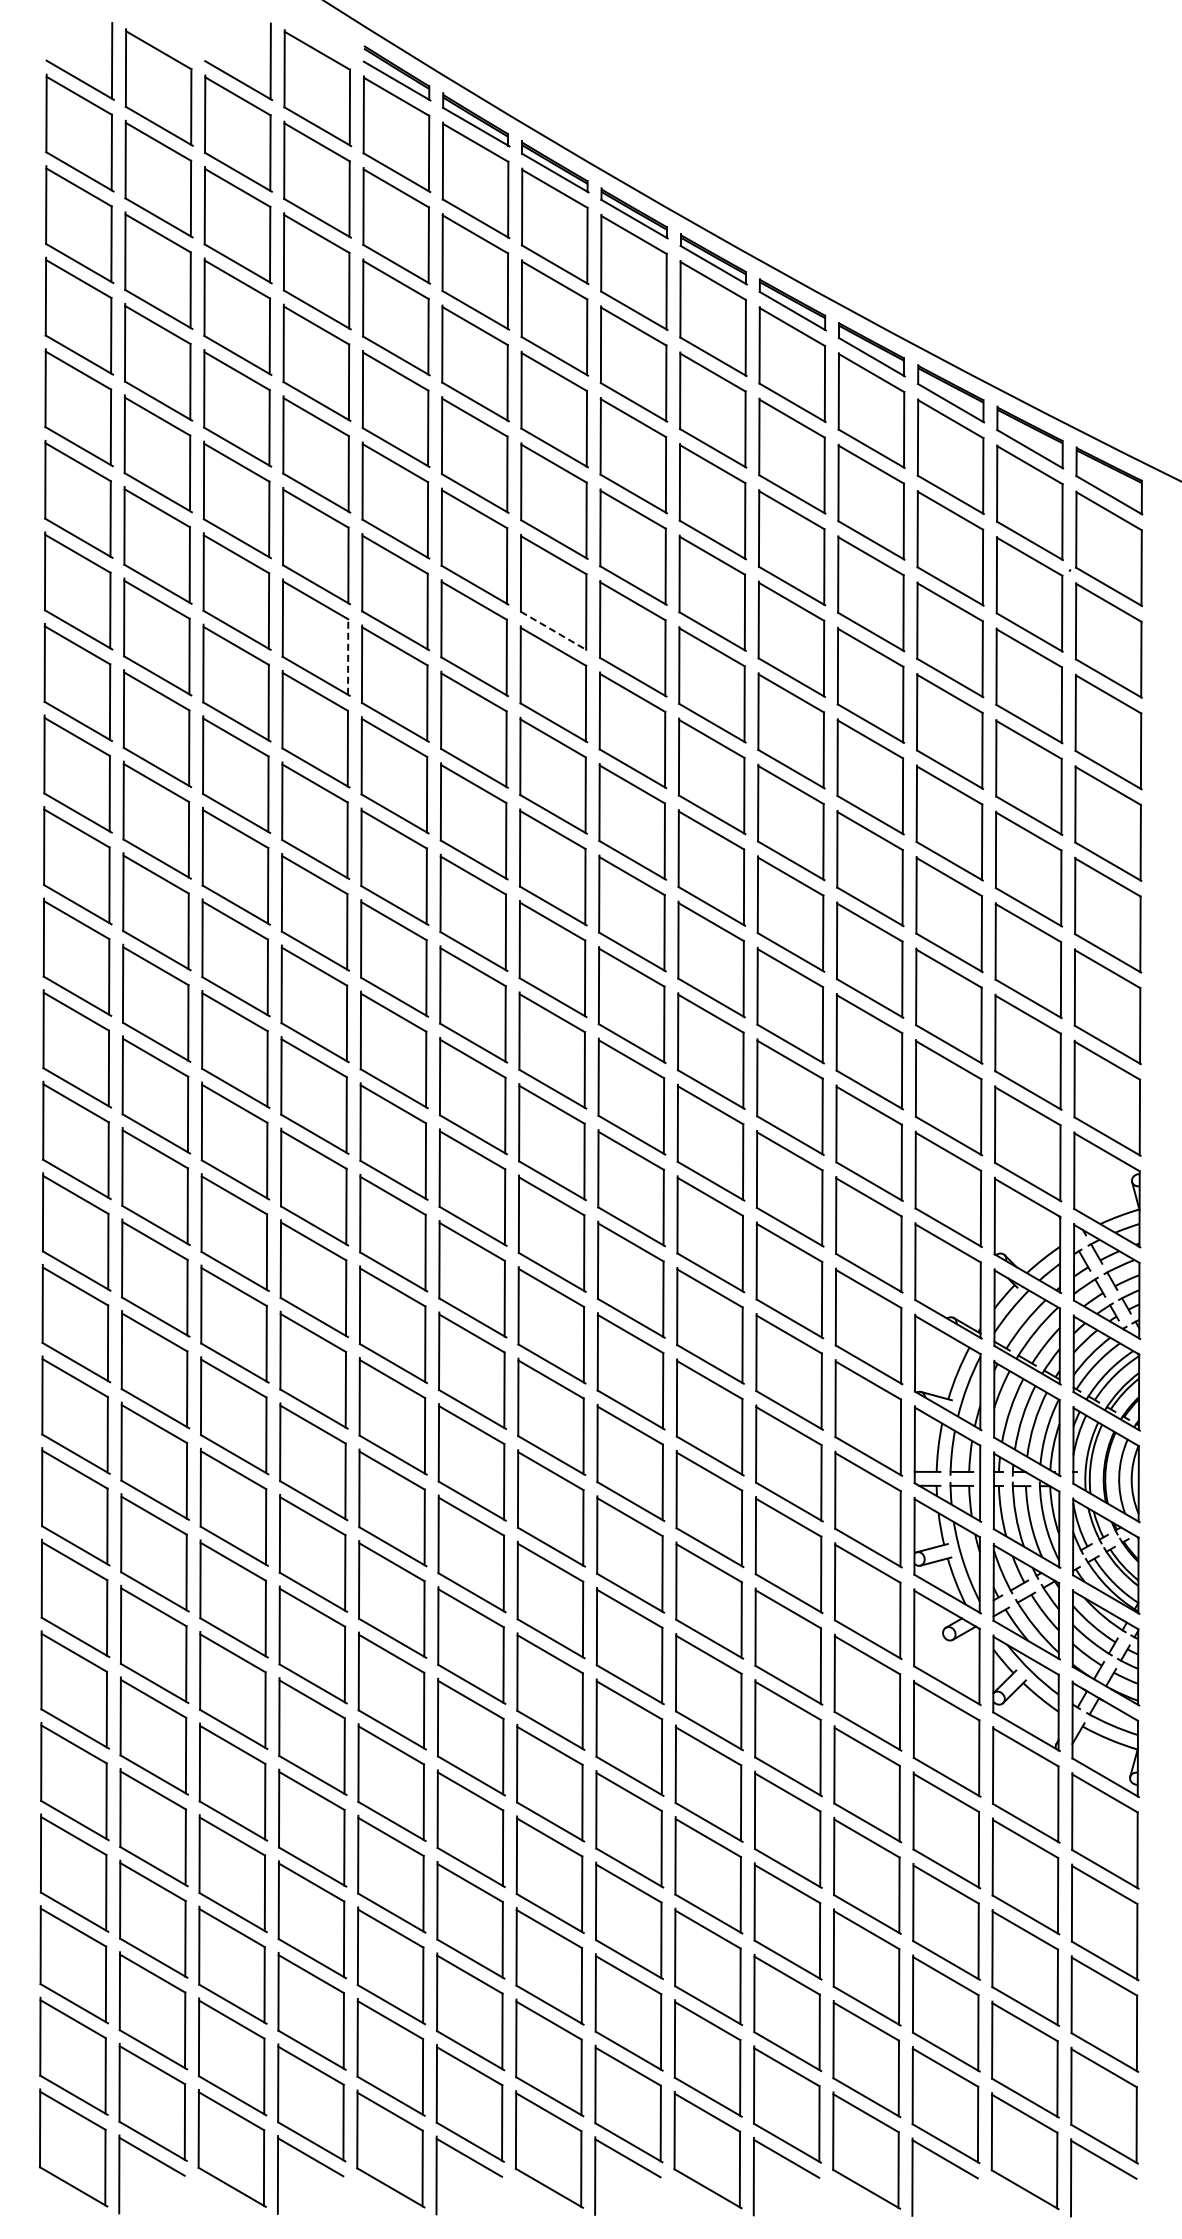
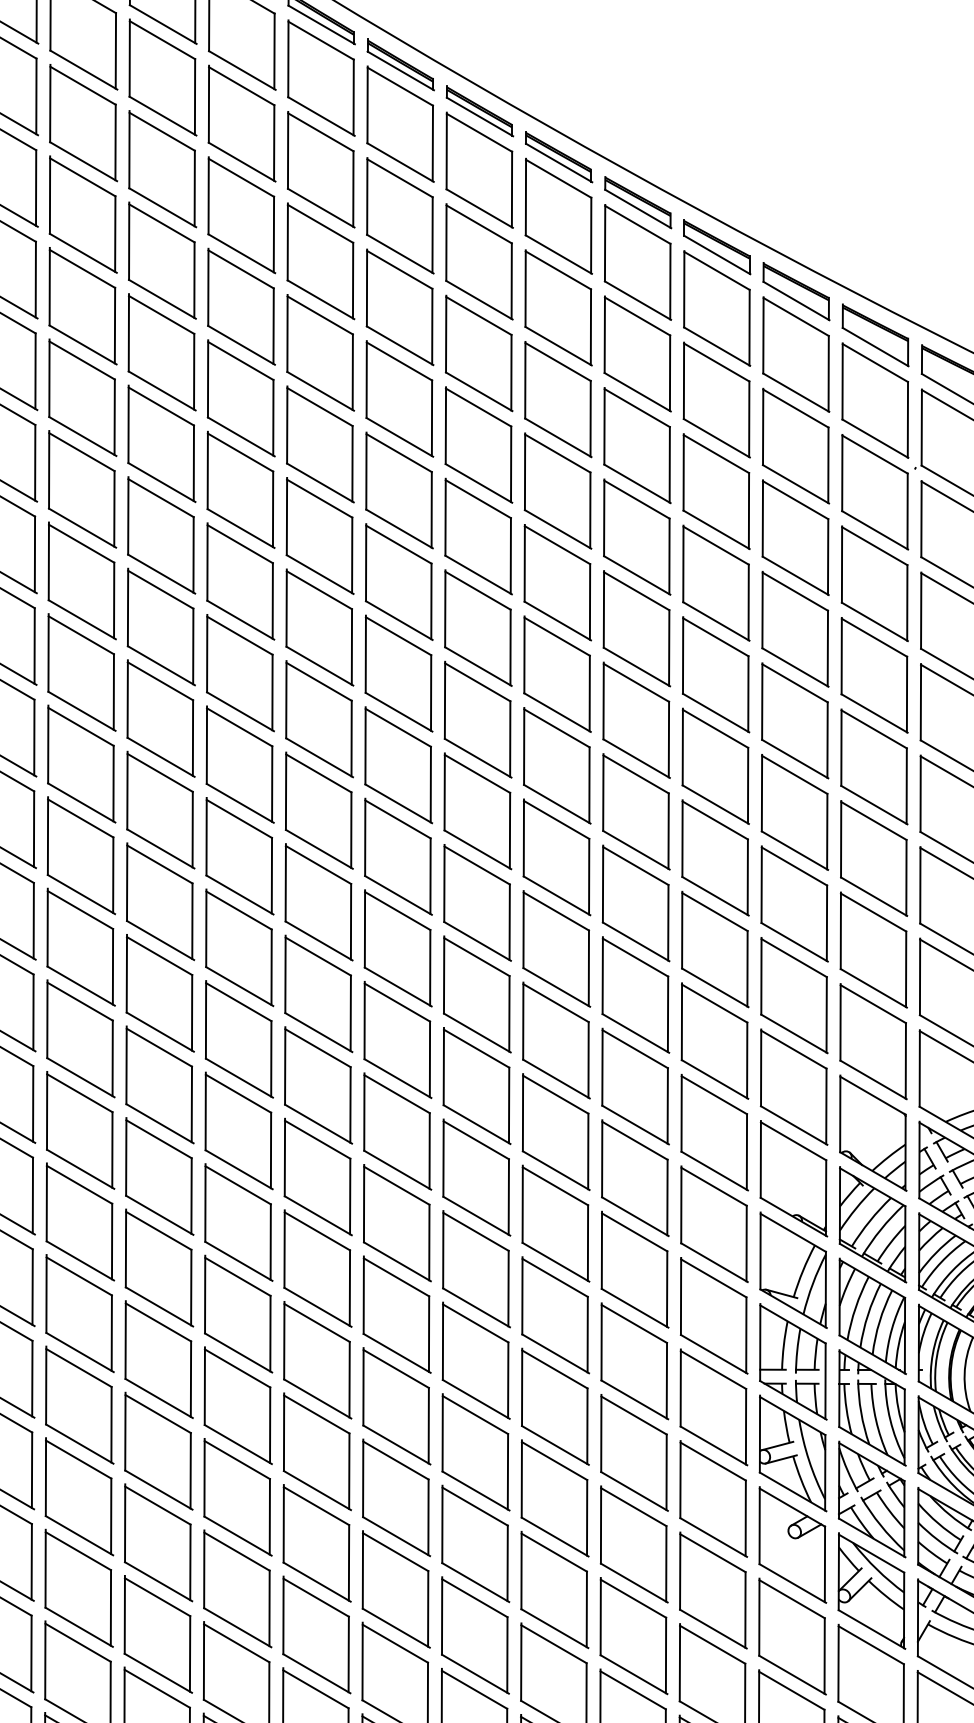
line: (554, 631) -> (399, 529), dashed -> solid
line: (348, 657) -> (193, 555), dashed -> solid

